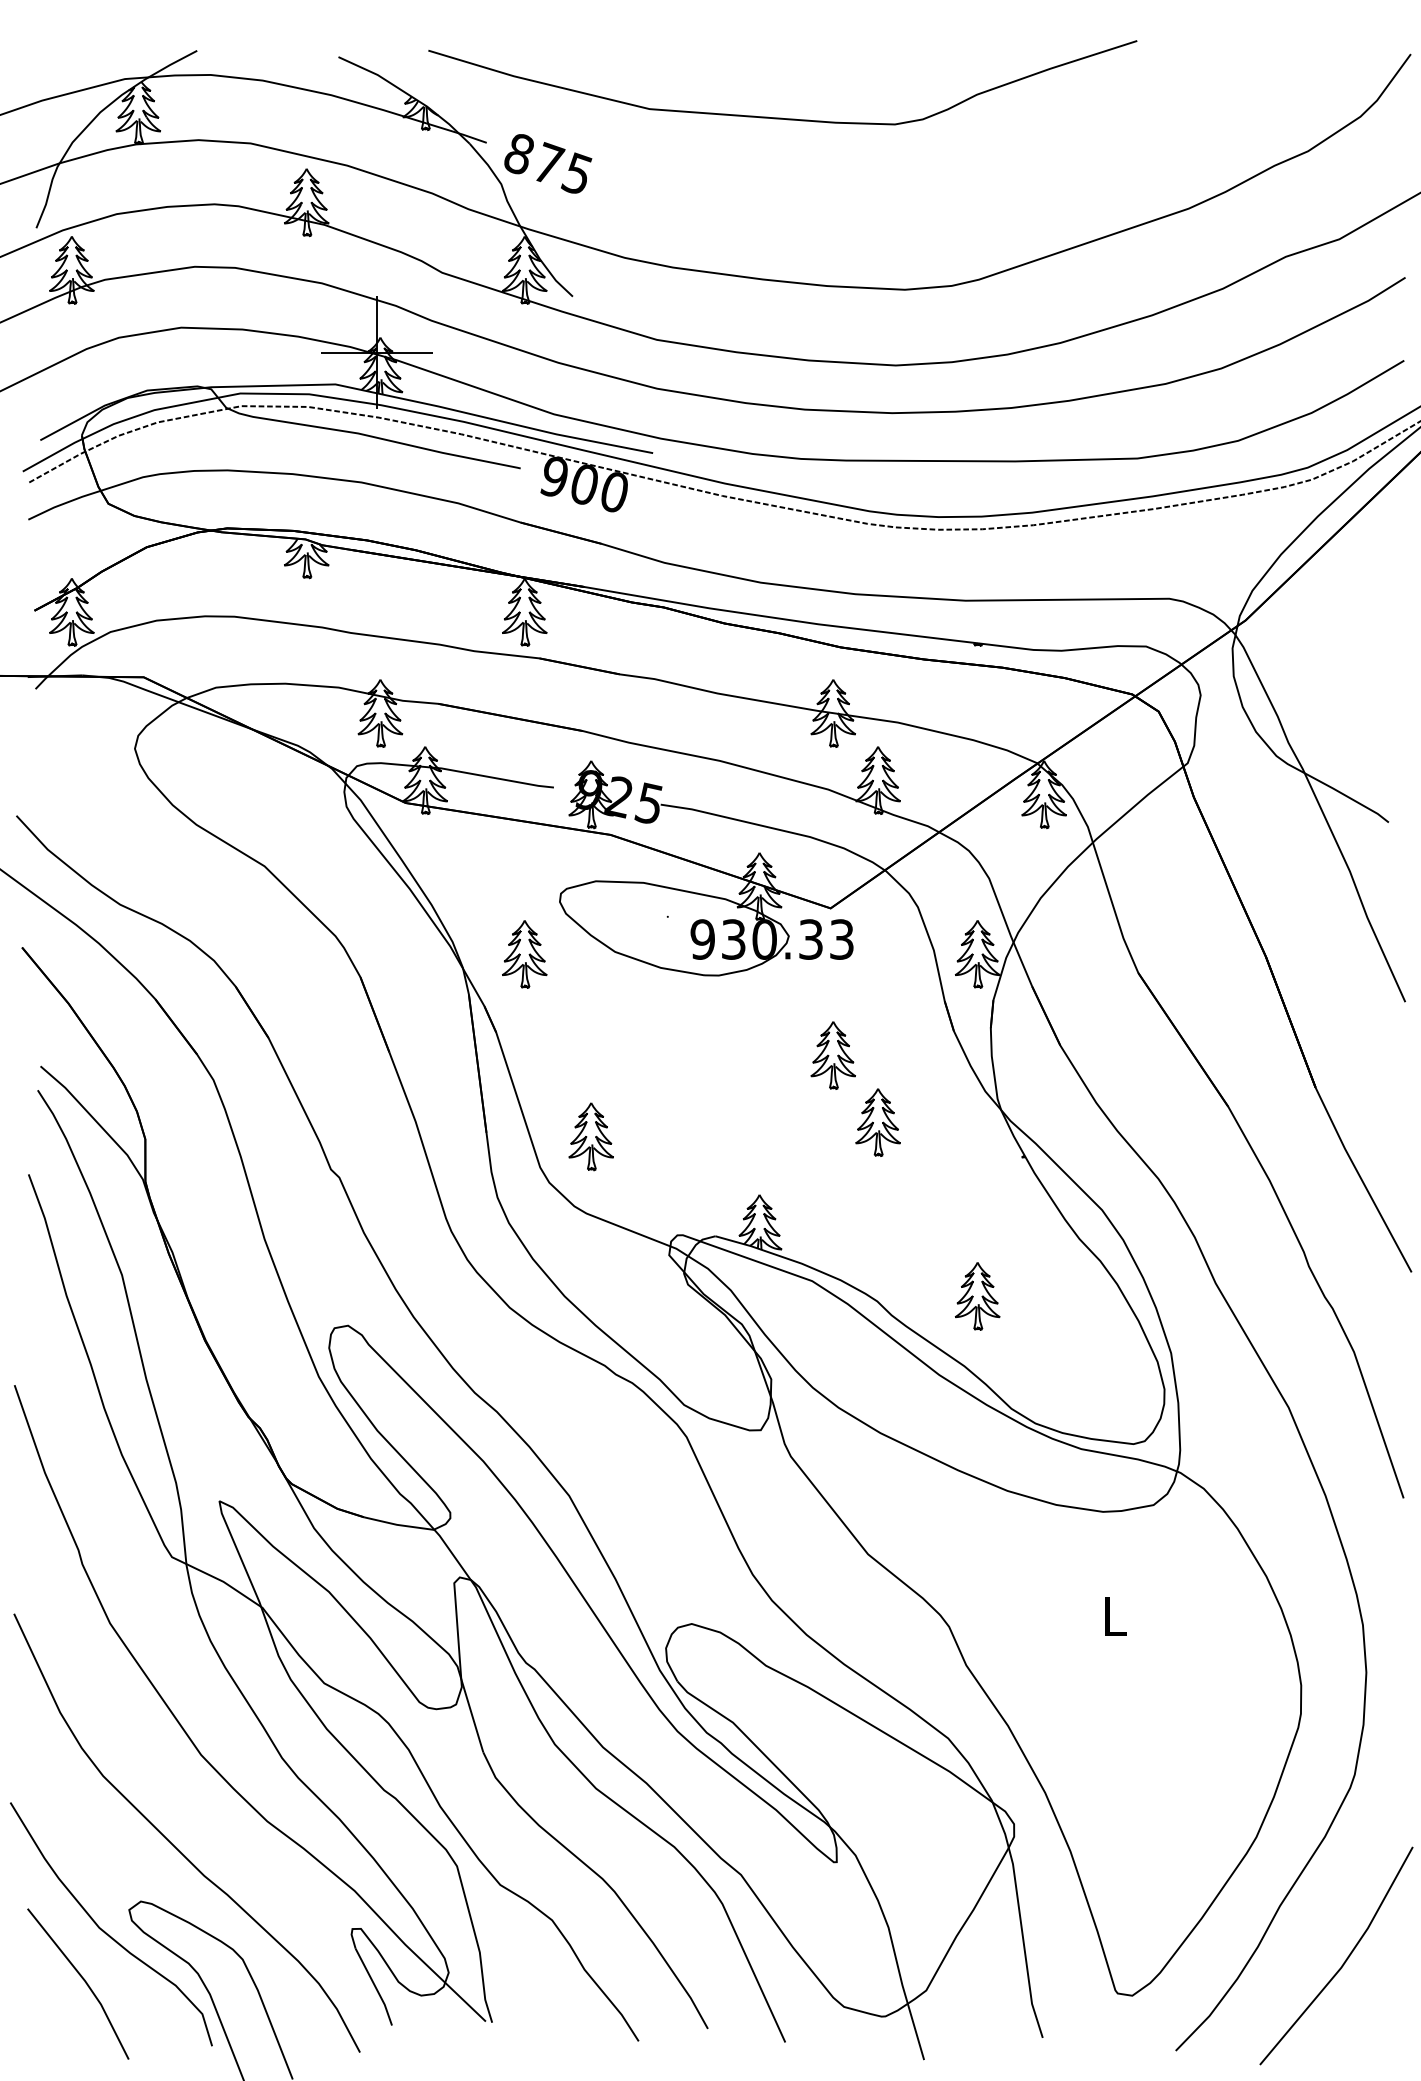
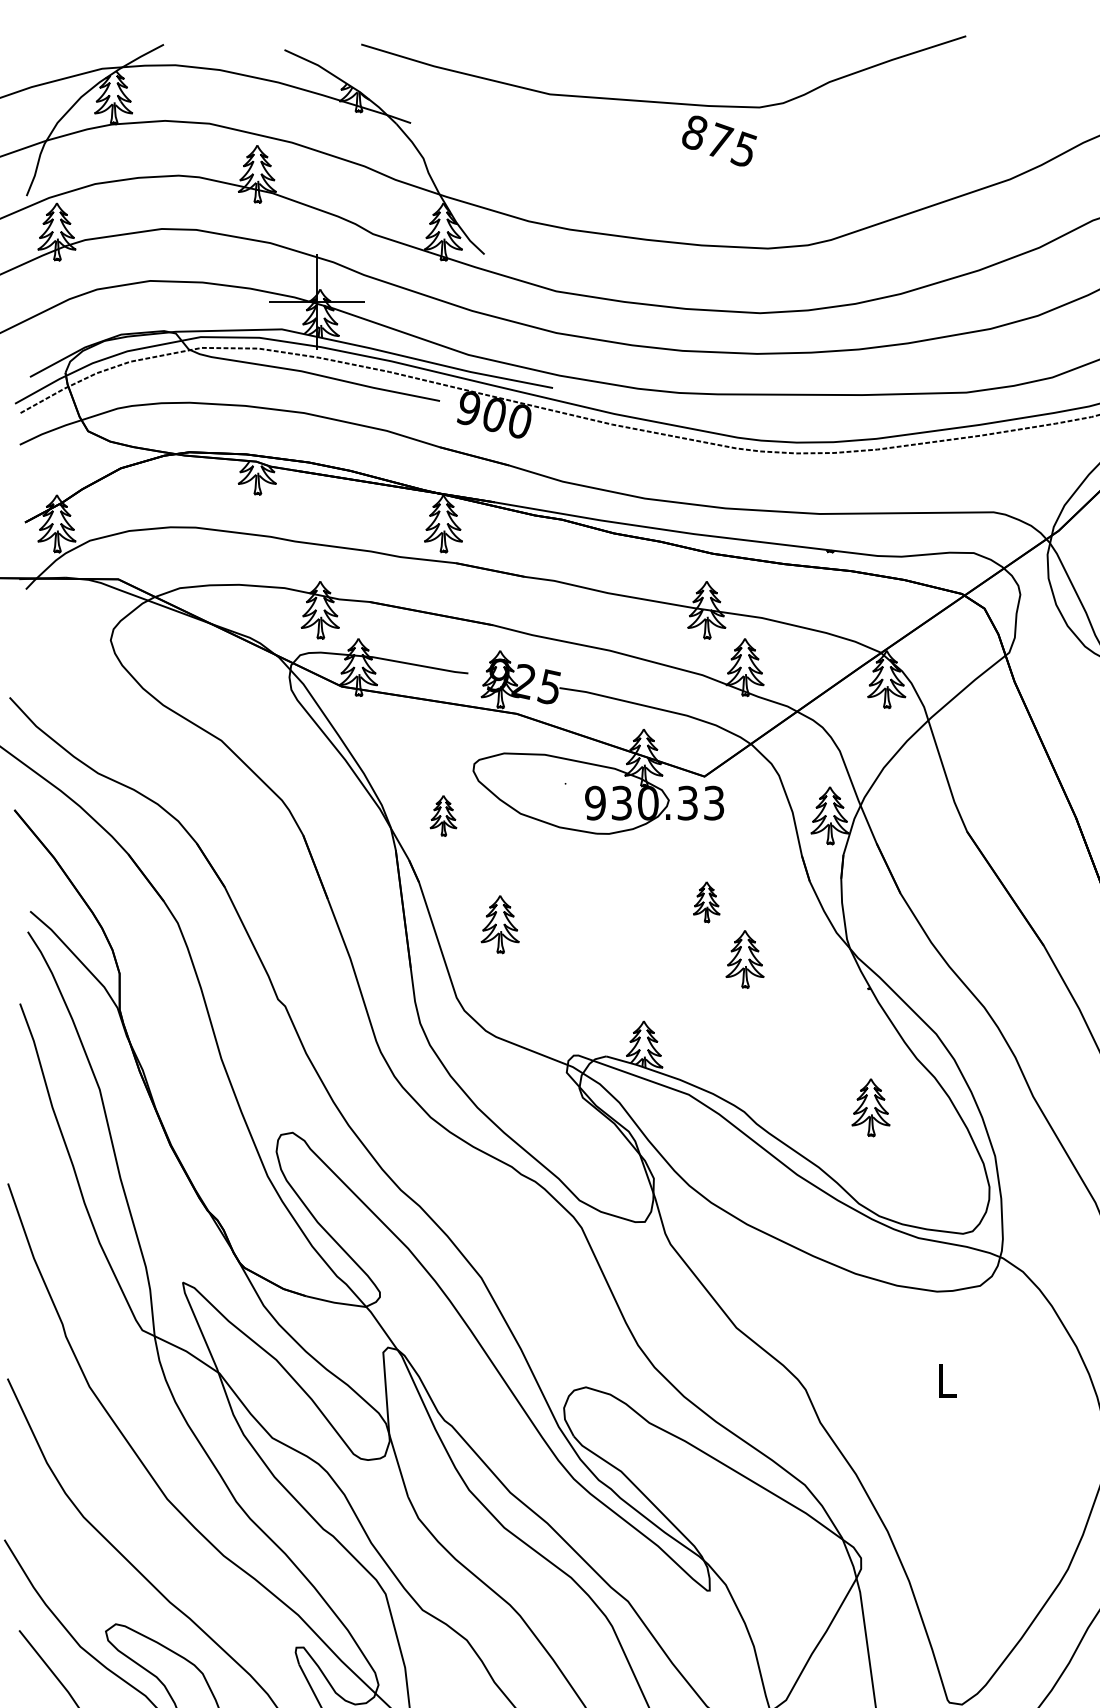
text: (548, 163) -> (719, 140), moved
part: (524, 954) -> (443, 815), size x0.7
part: (832, 1055) -> (706, 902), size x0.7
part: (590, 1136) -> (499, 924), moved
part: (977, 1296) -> (870, 1107), moved

